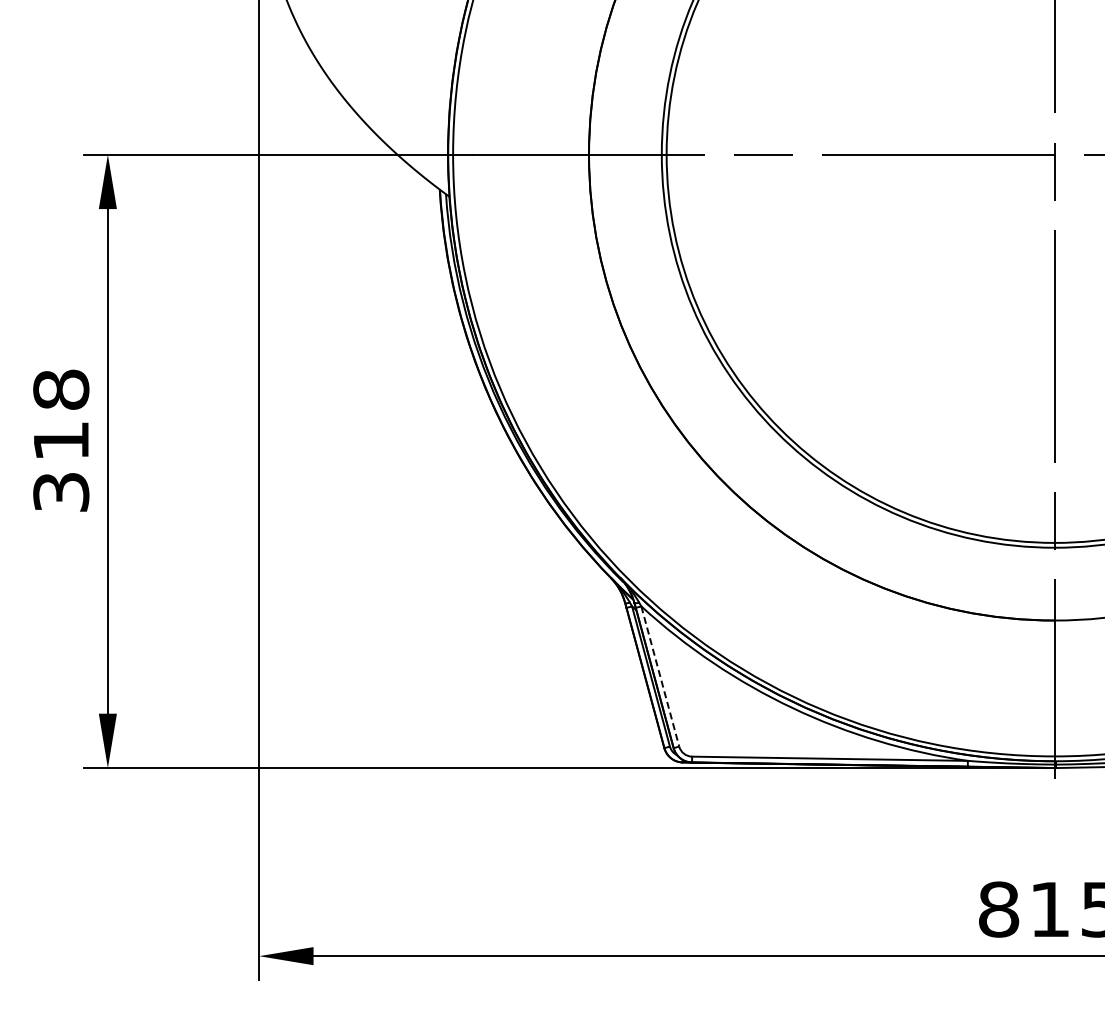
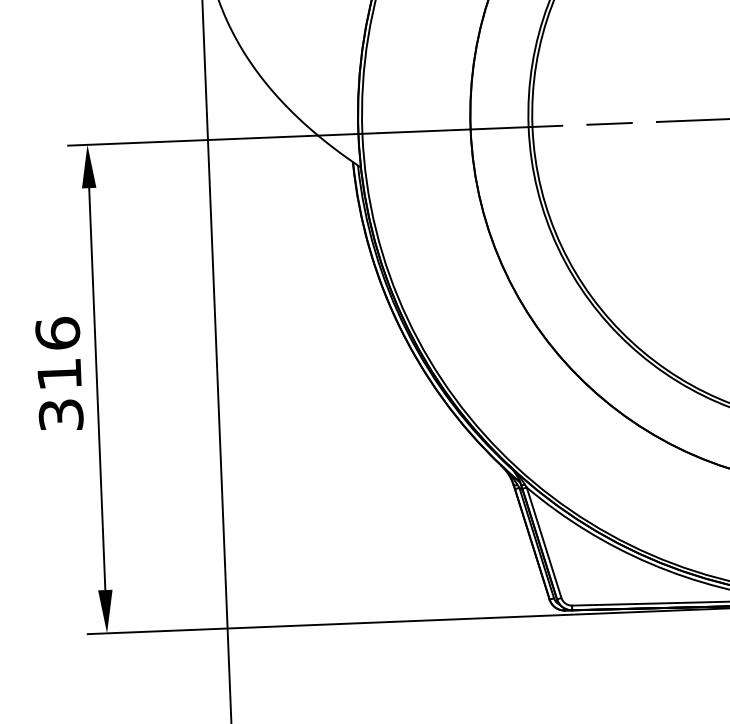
text: (61, 389) -> (58, 333), 318 -> 316
line: (660, 676) -> (544, 542), dashed -> solid

